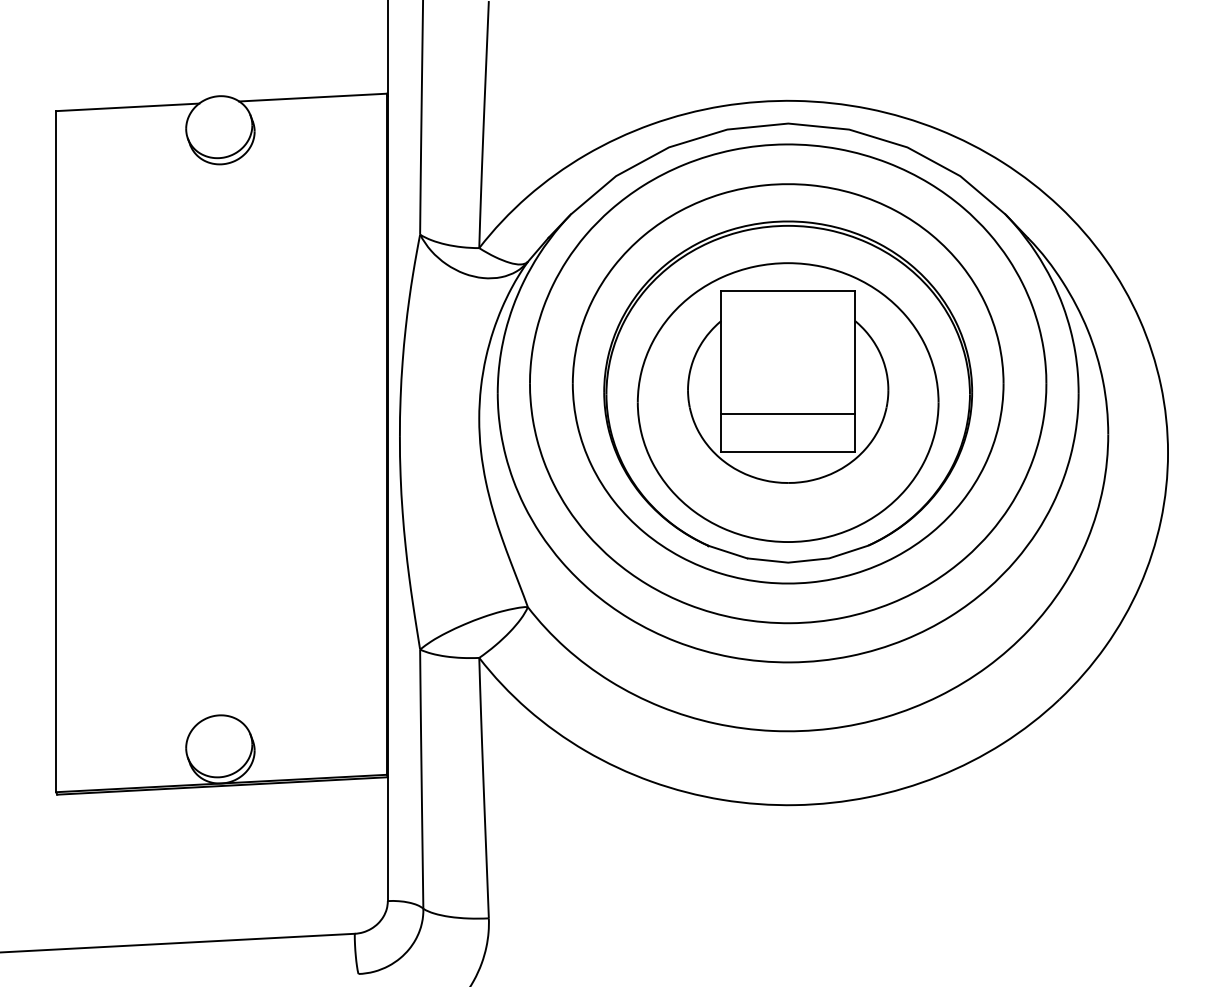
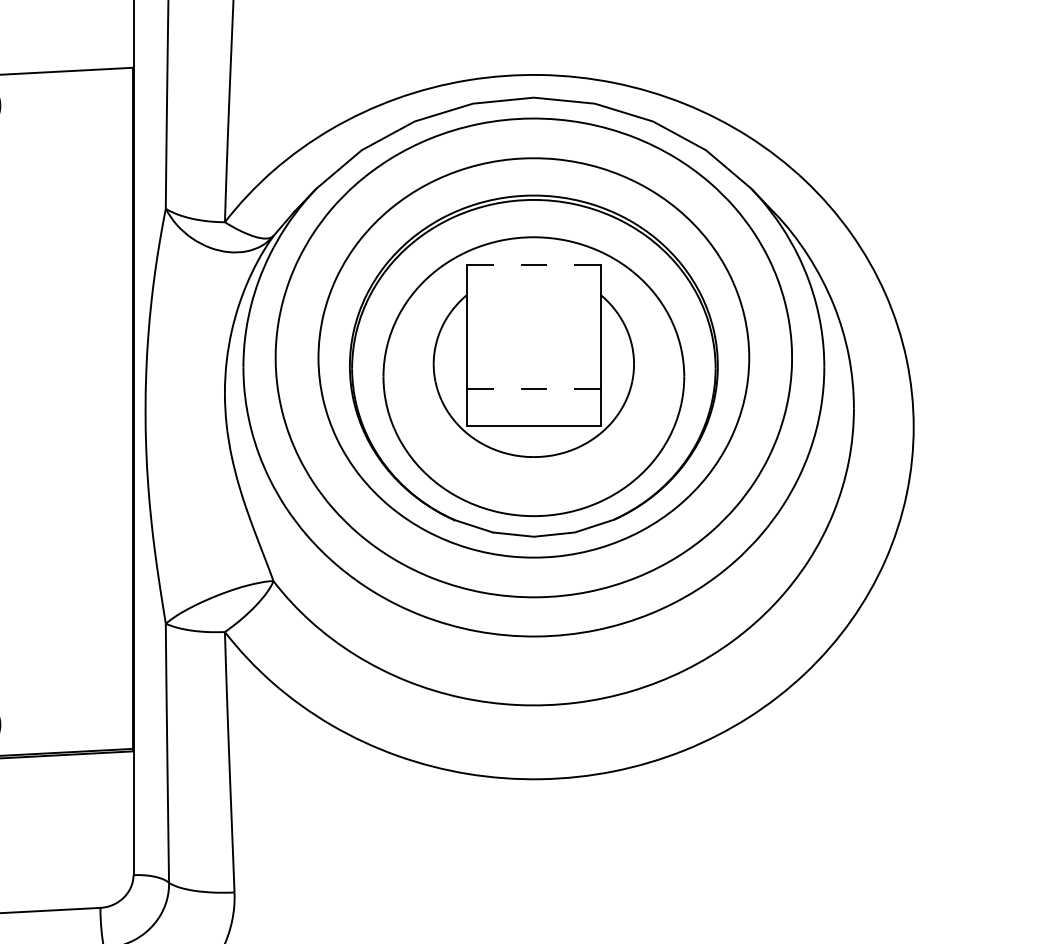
line: (788, 290) -> (534, 264), solid -> dashed
line: (788, 414) -> (534, 388), solid -> dashed

